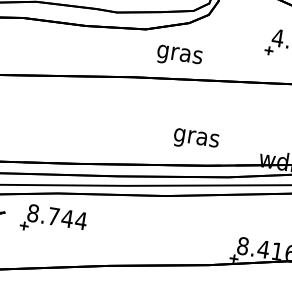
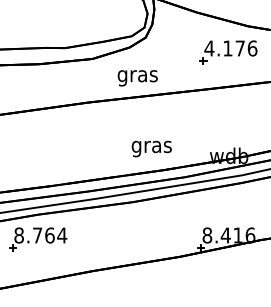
text: (179, 56) -> (137, 78), moved
text: (67, 218) -> (49, 235), 8.744 -> 8.764

